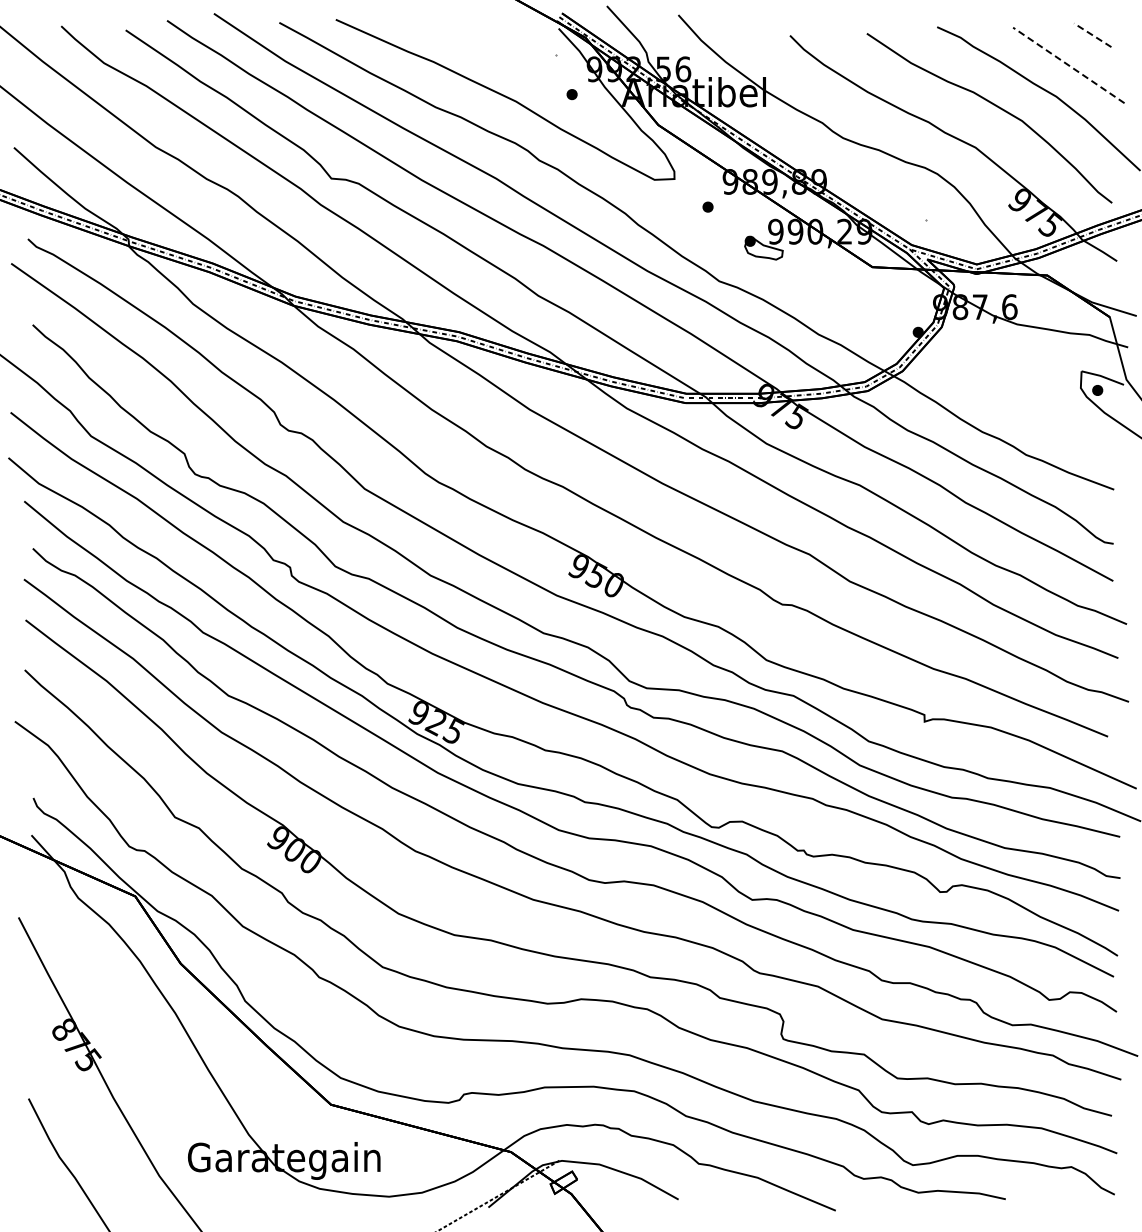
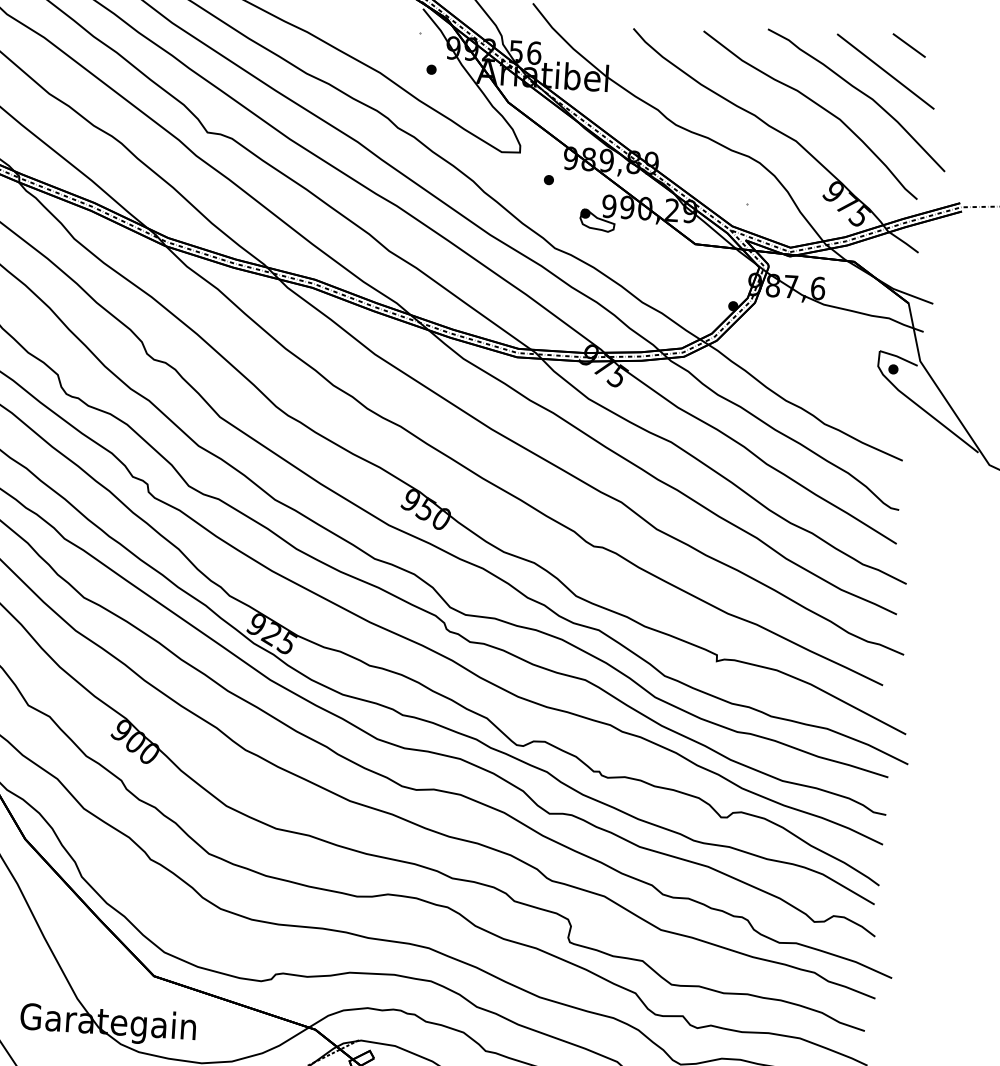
line: (1092, 35) -> (909, 45), dashed -> solid
line: (1068, 65) -> (885, 71), dashed -> solid

